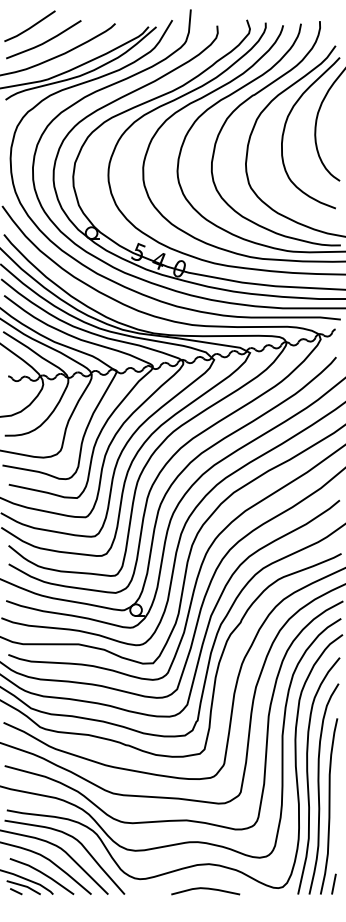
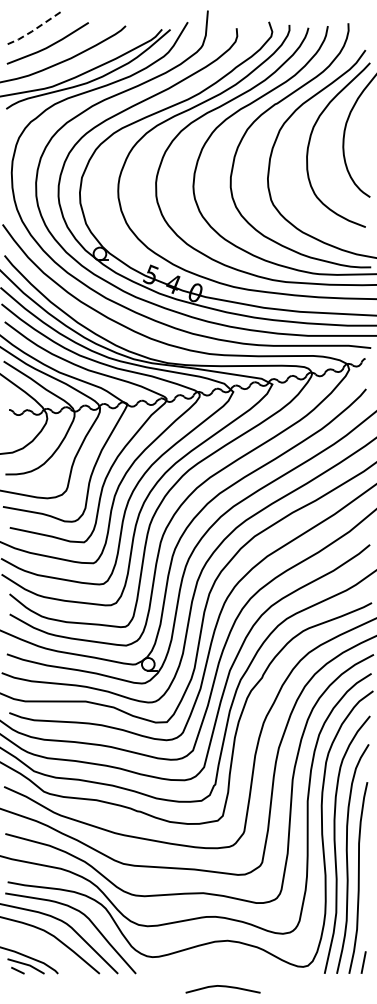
line: (29, 28) -> (32, 31), solid -> dashed
line: (43, 874) -> (47, 952), removed
curve: (205, 889) -> (222, 987), moved

